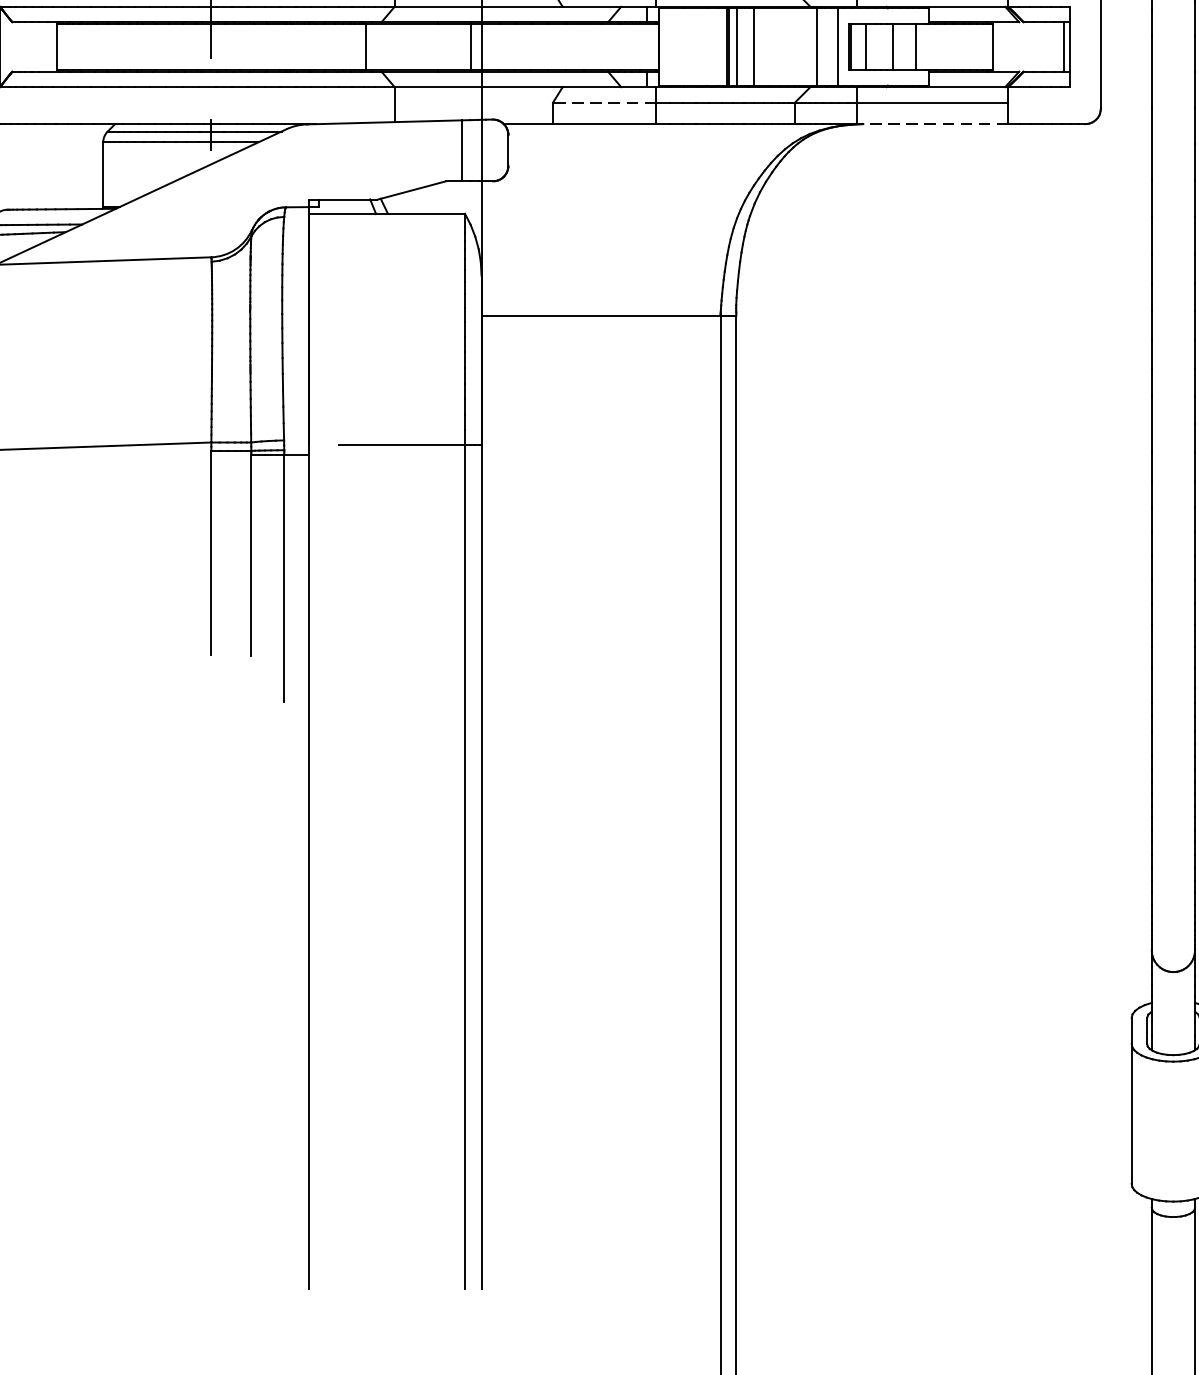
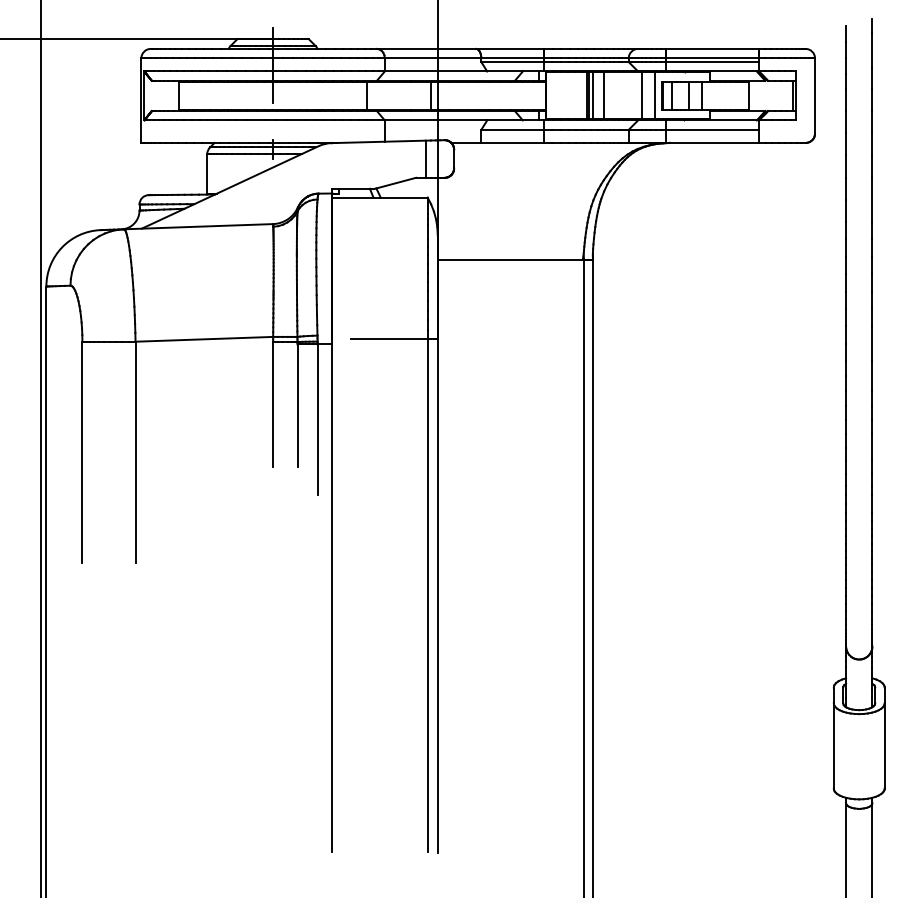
line: (604, 102) -> (512, 129), dashed -> solid
line: (930, 125) -> (711, 143), dashed -> solid

